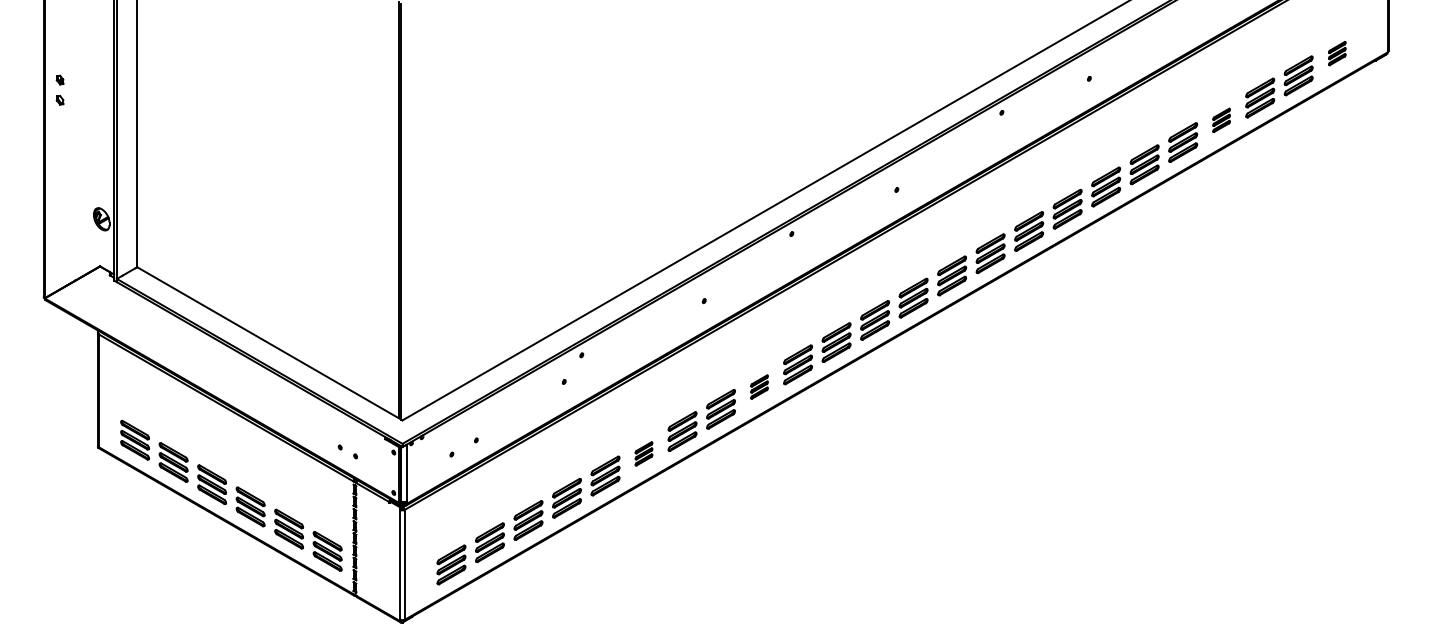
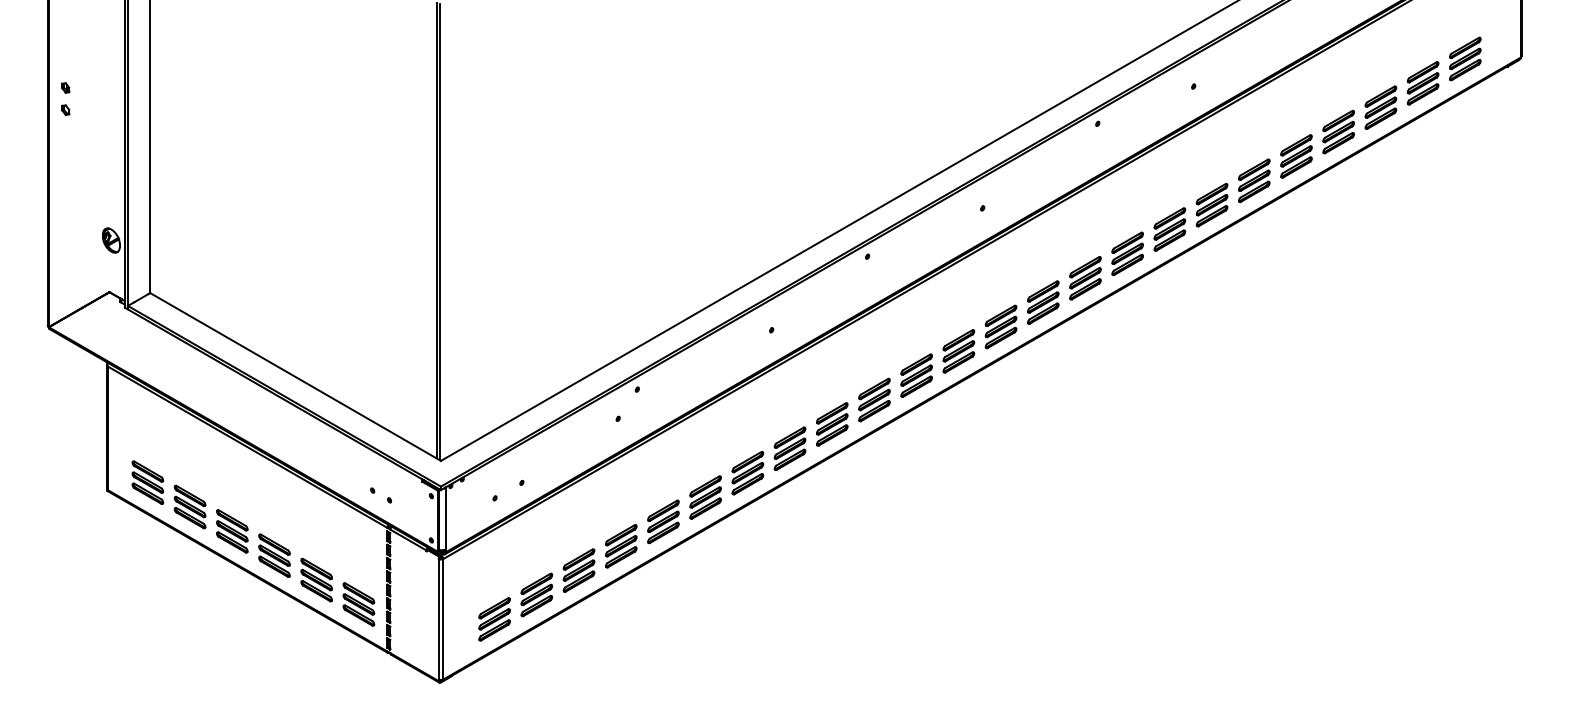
part: (1337, 53) -> (1465, 58), size x1.67
part: (1221, 120) -> (1338, 132), size x1.67
part: (759, 386) -> (832, 423), size x1.67
part: (643, 453) -> (705, 497), size x1.67

